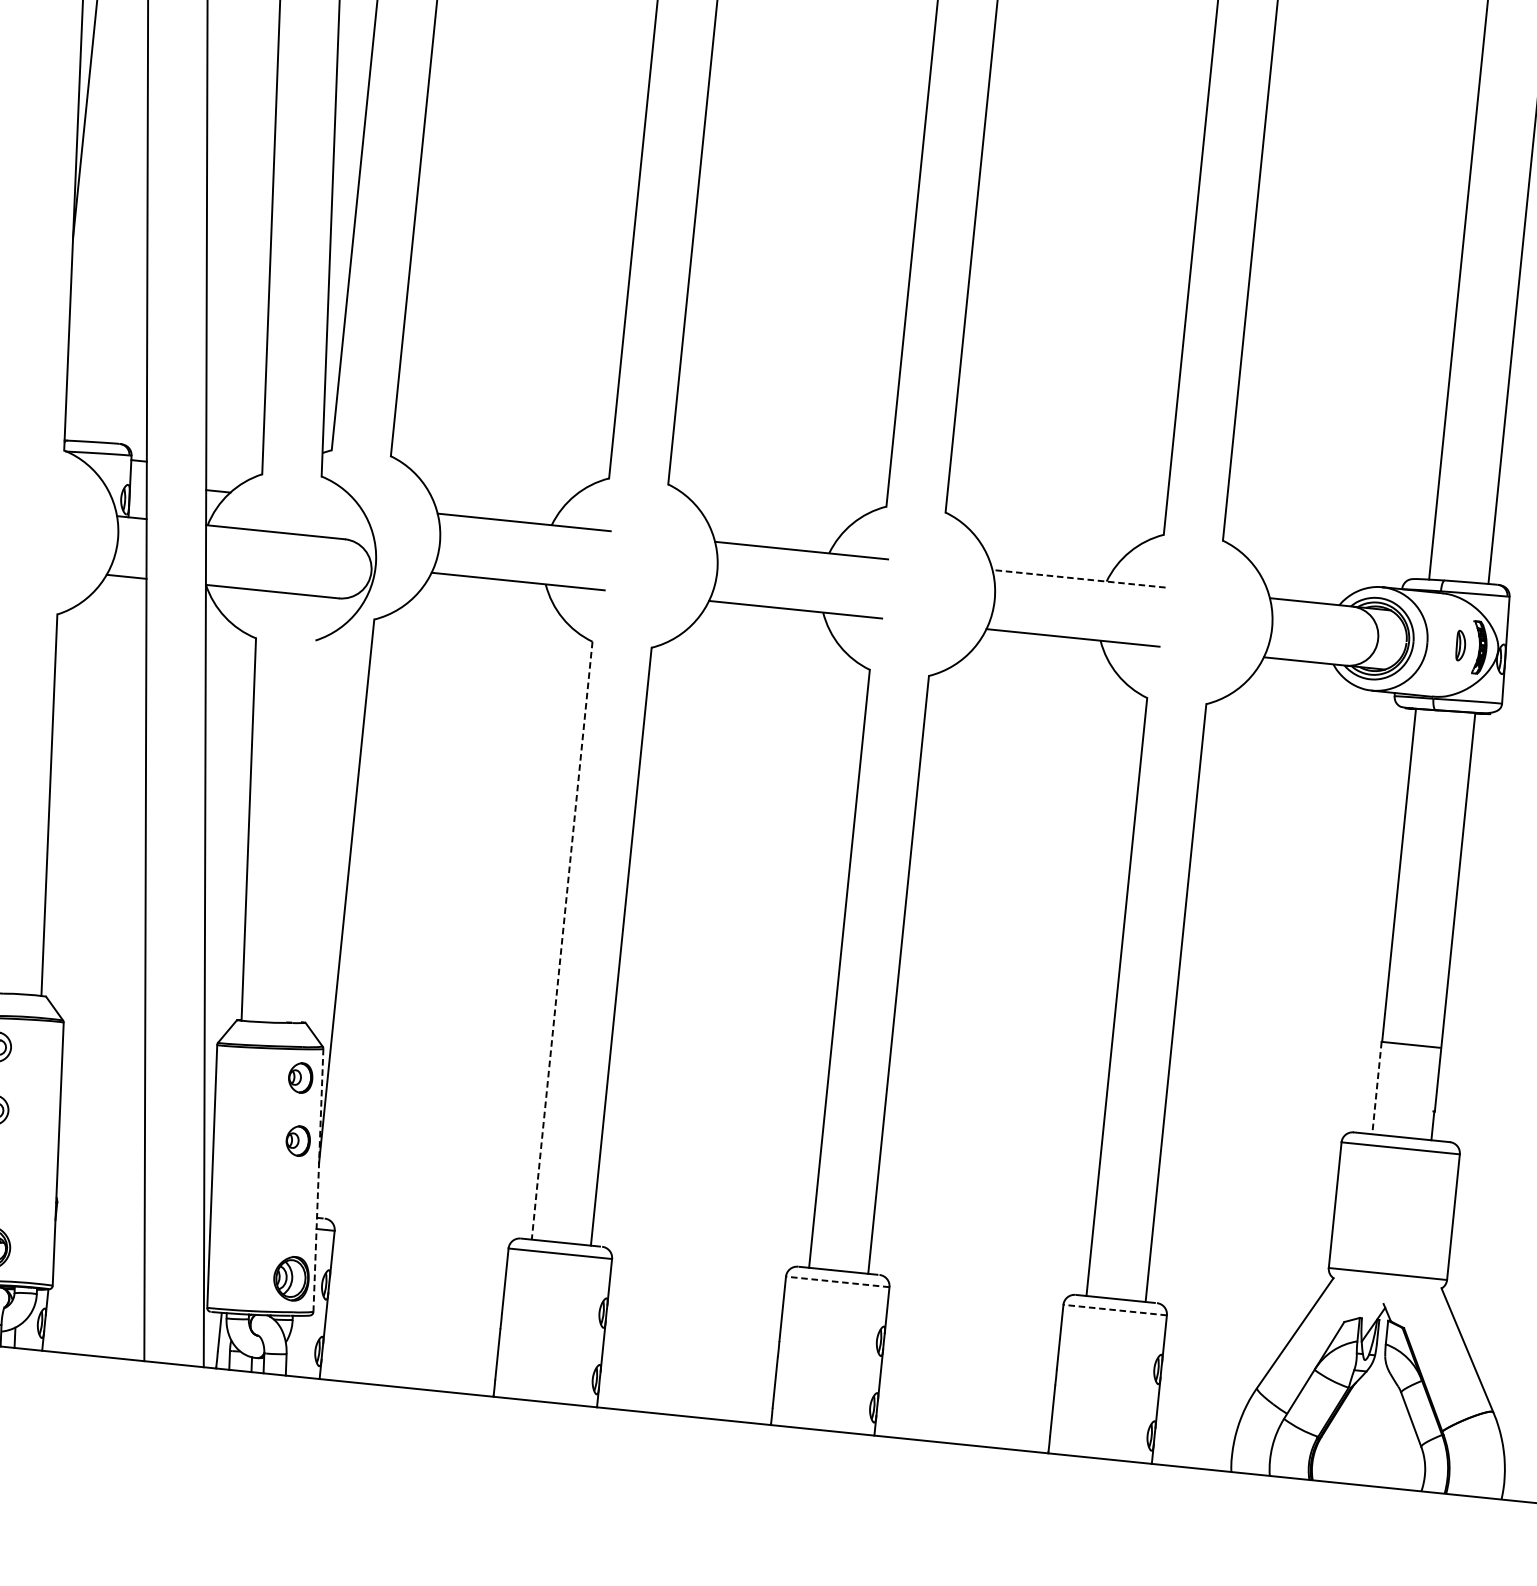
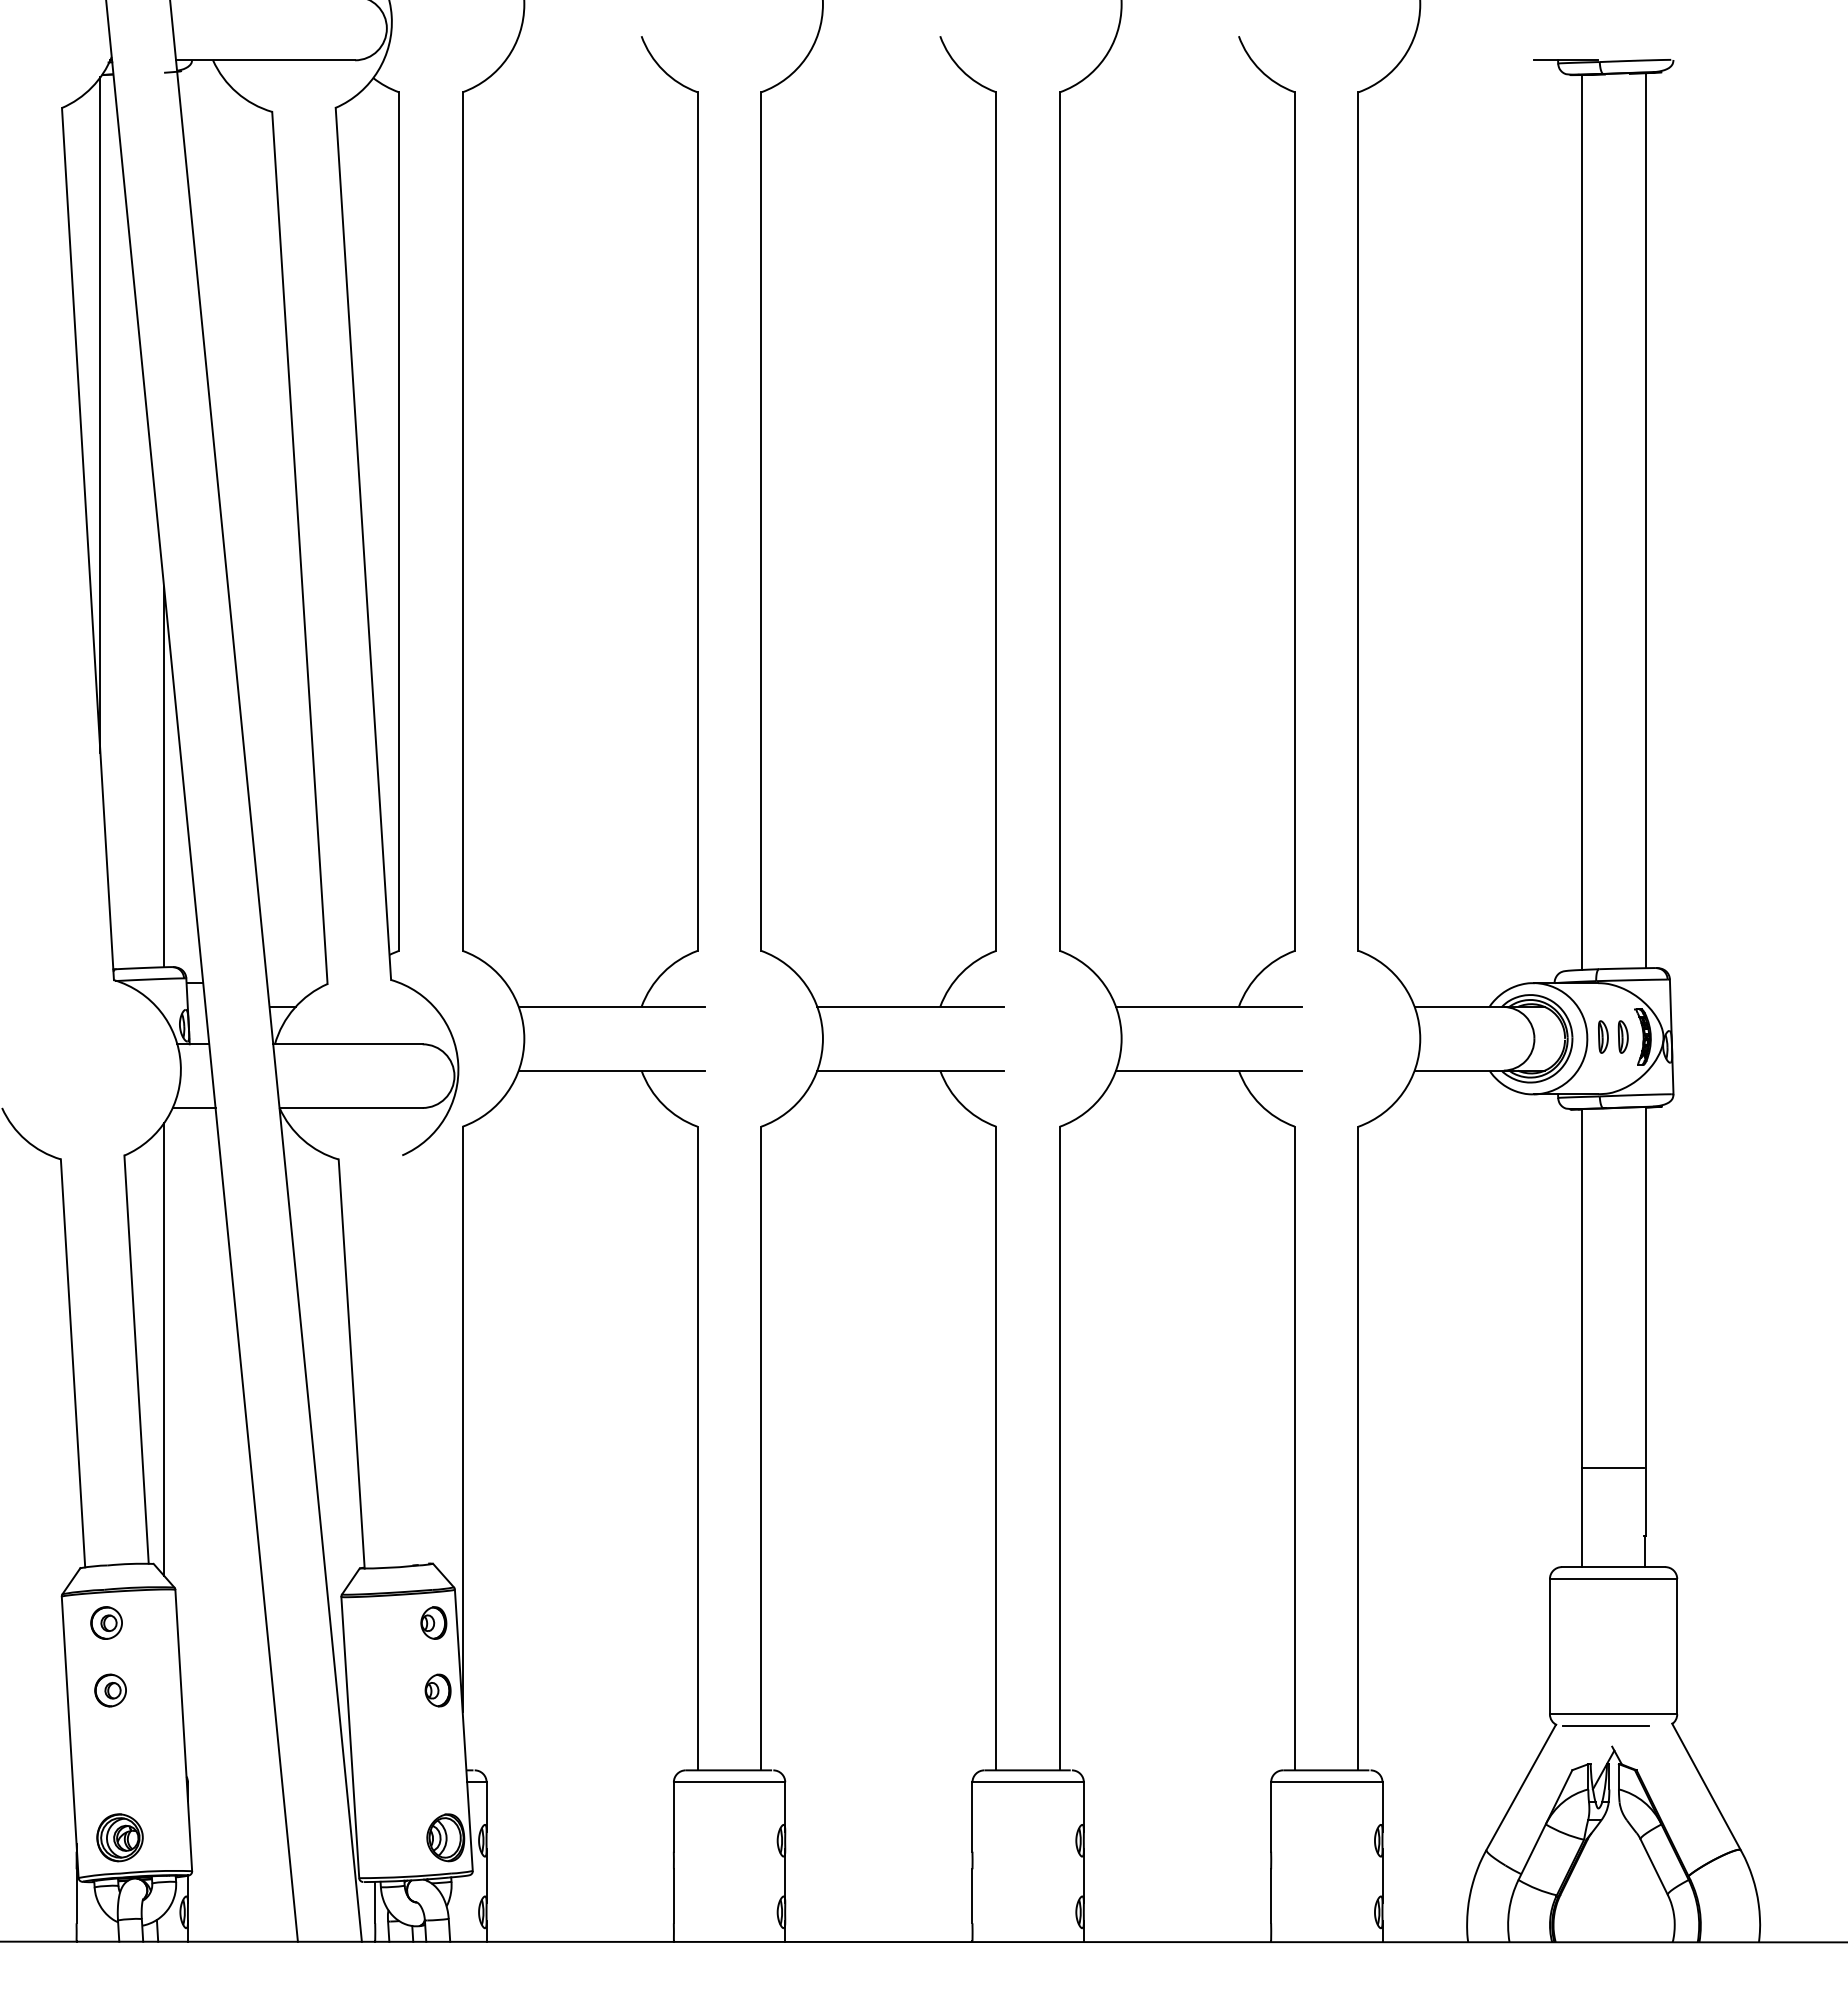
line: (130, 267) -> (164, 777), added
line: (1078, 578) -> (1208, 1006), dashed -> solid
part: (1442, 643) -> (1603, 1036), added
line: (76, 798) -> (164, 1349), added
line: (562, 940) -> (697, 1448), dashed -> solid
line: (1376, 1088) -> (1581, 1517), dashed -> solid
line: (318, 1180) -> (463, 1730), dashed -> solid
line: (838, 1282) -> (1028, 1782), dashed -> solid
line: (1379, 1284) -> (1605, 1726), added
line: (1114, 1310) -> (1326, 1782), dashed -> solid

